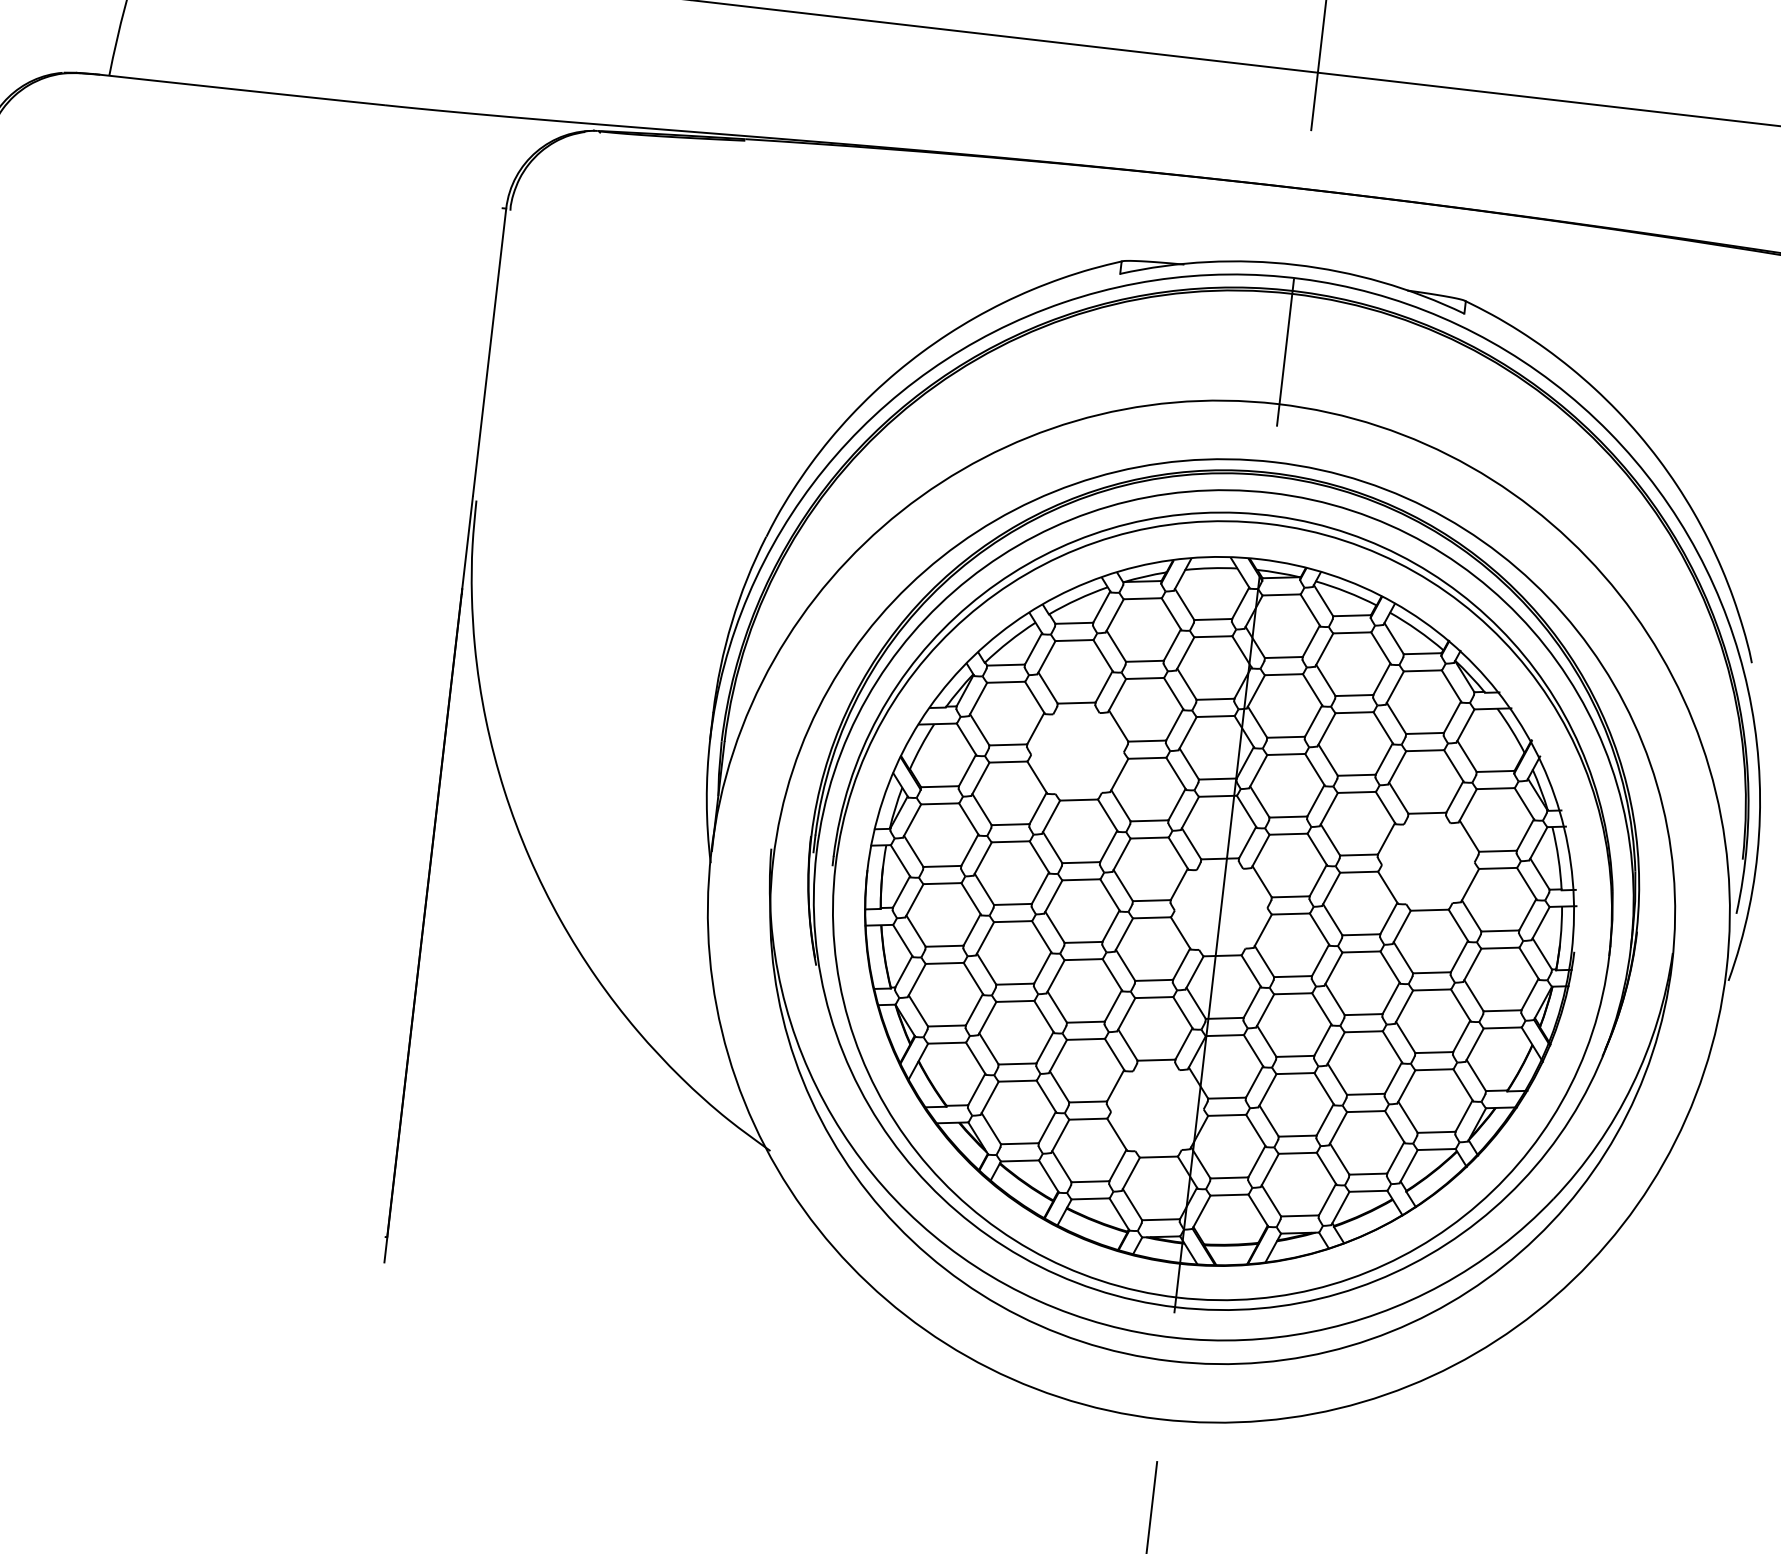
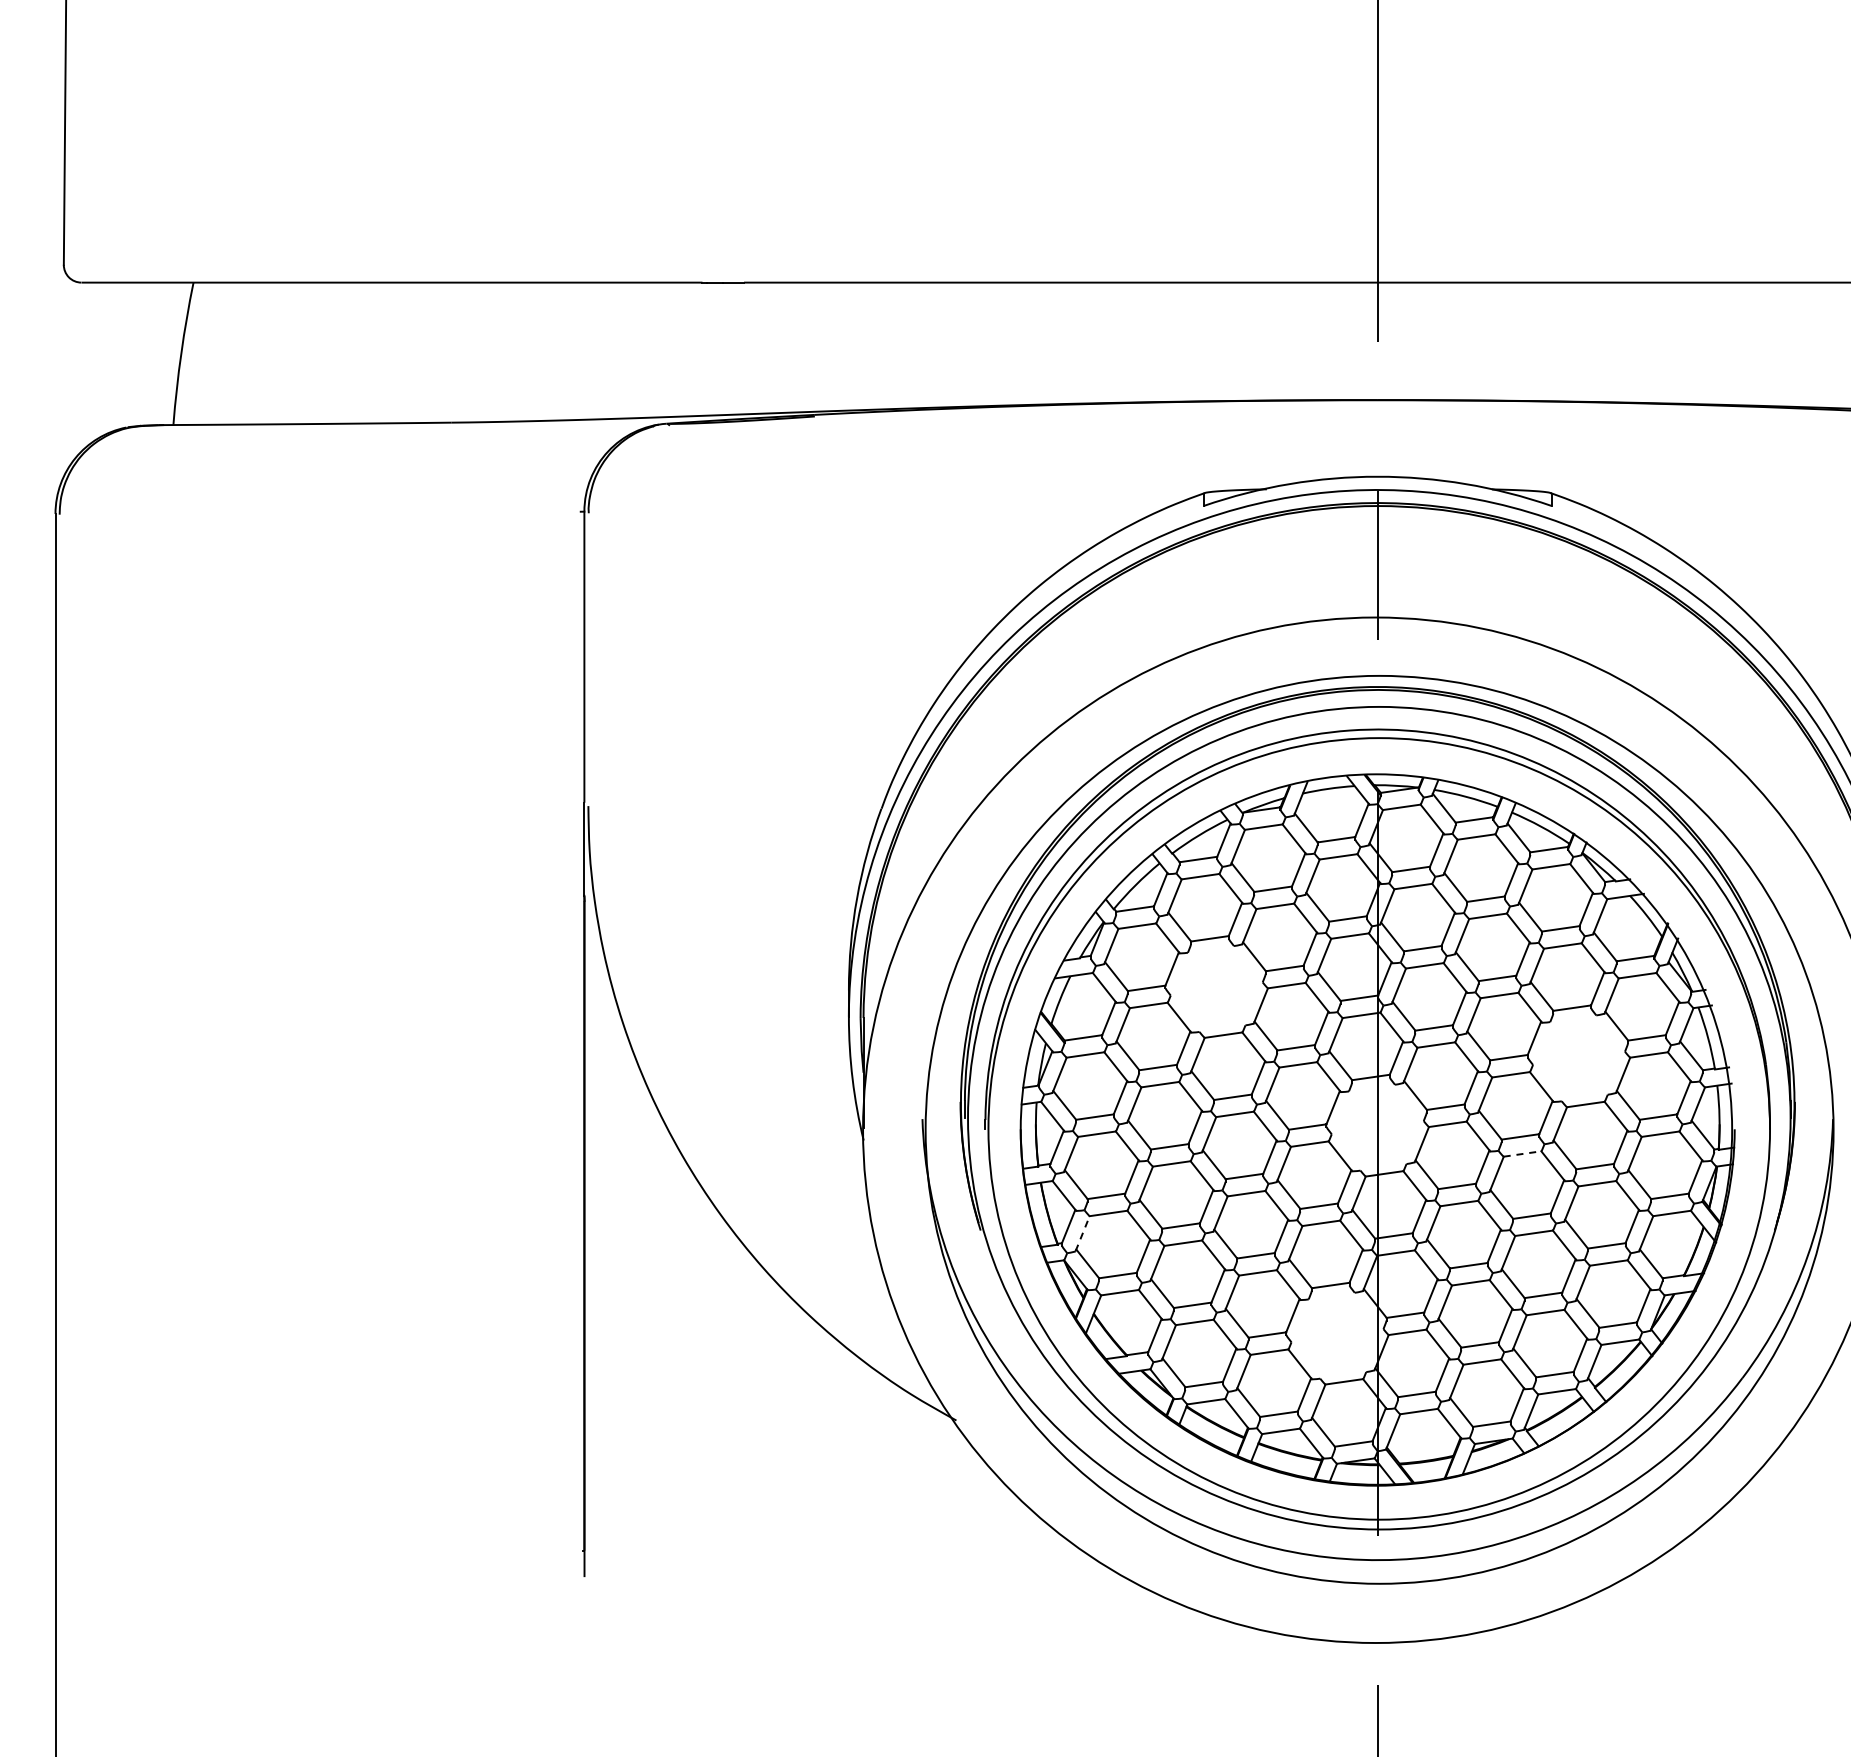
line: (1362, 951) -> (1523, 1153), solid -> dashed
line: (916, 980) -> (1082, 1233), solid -> dashed

